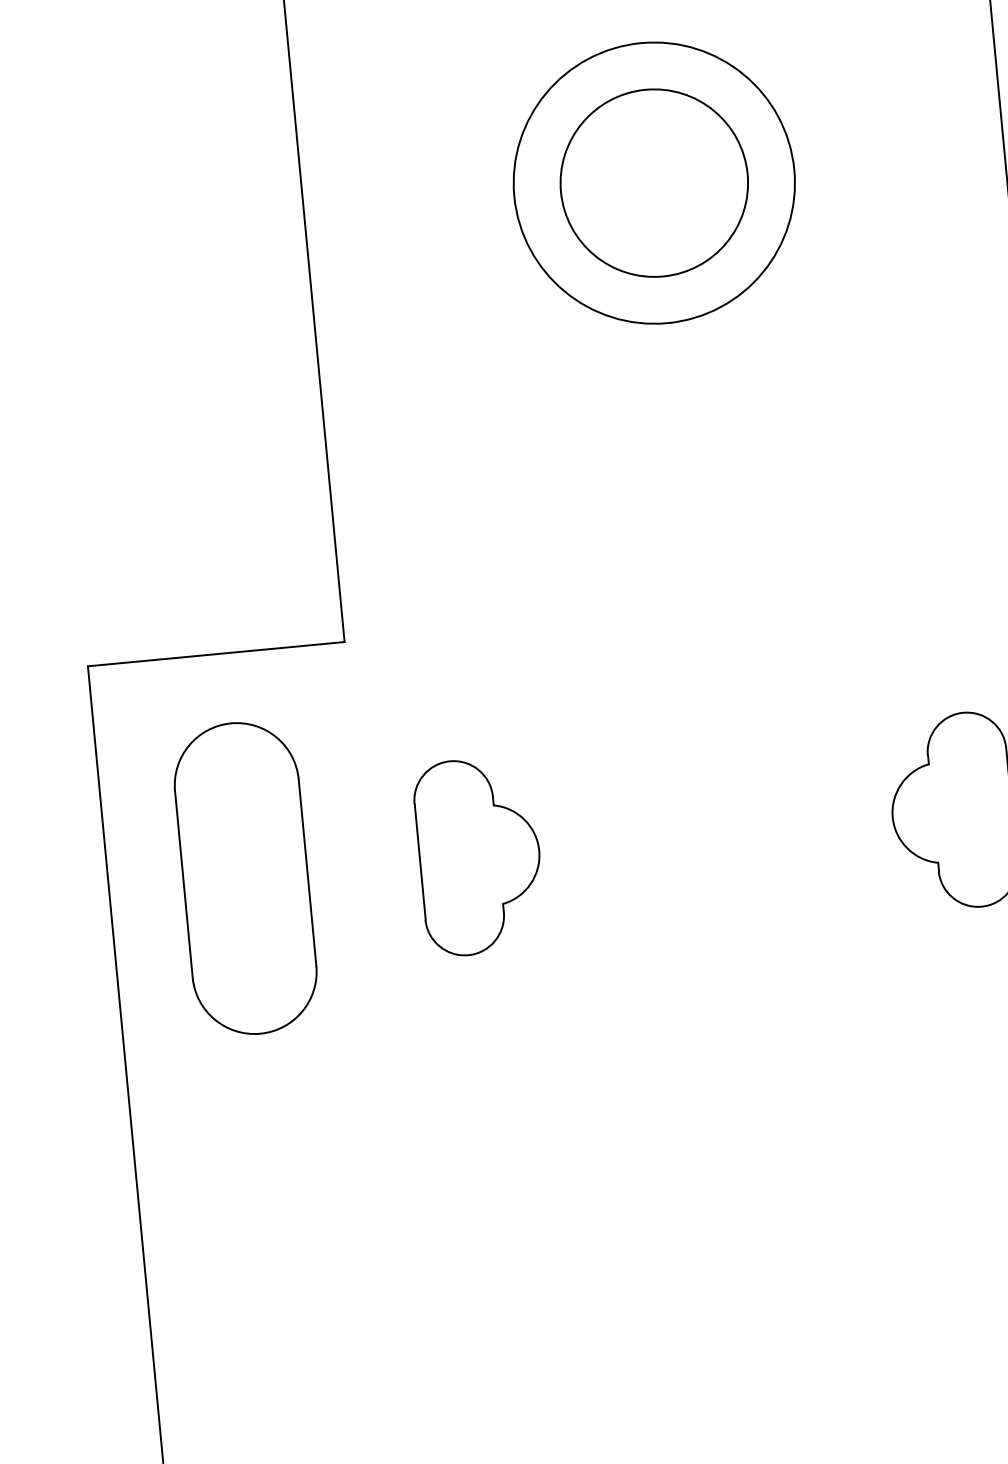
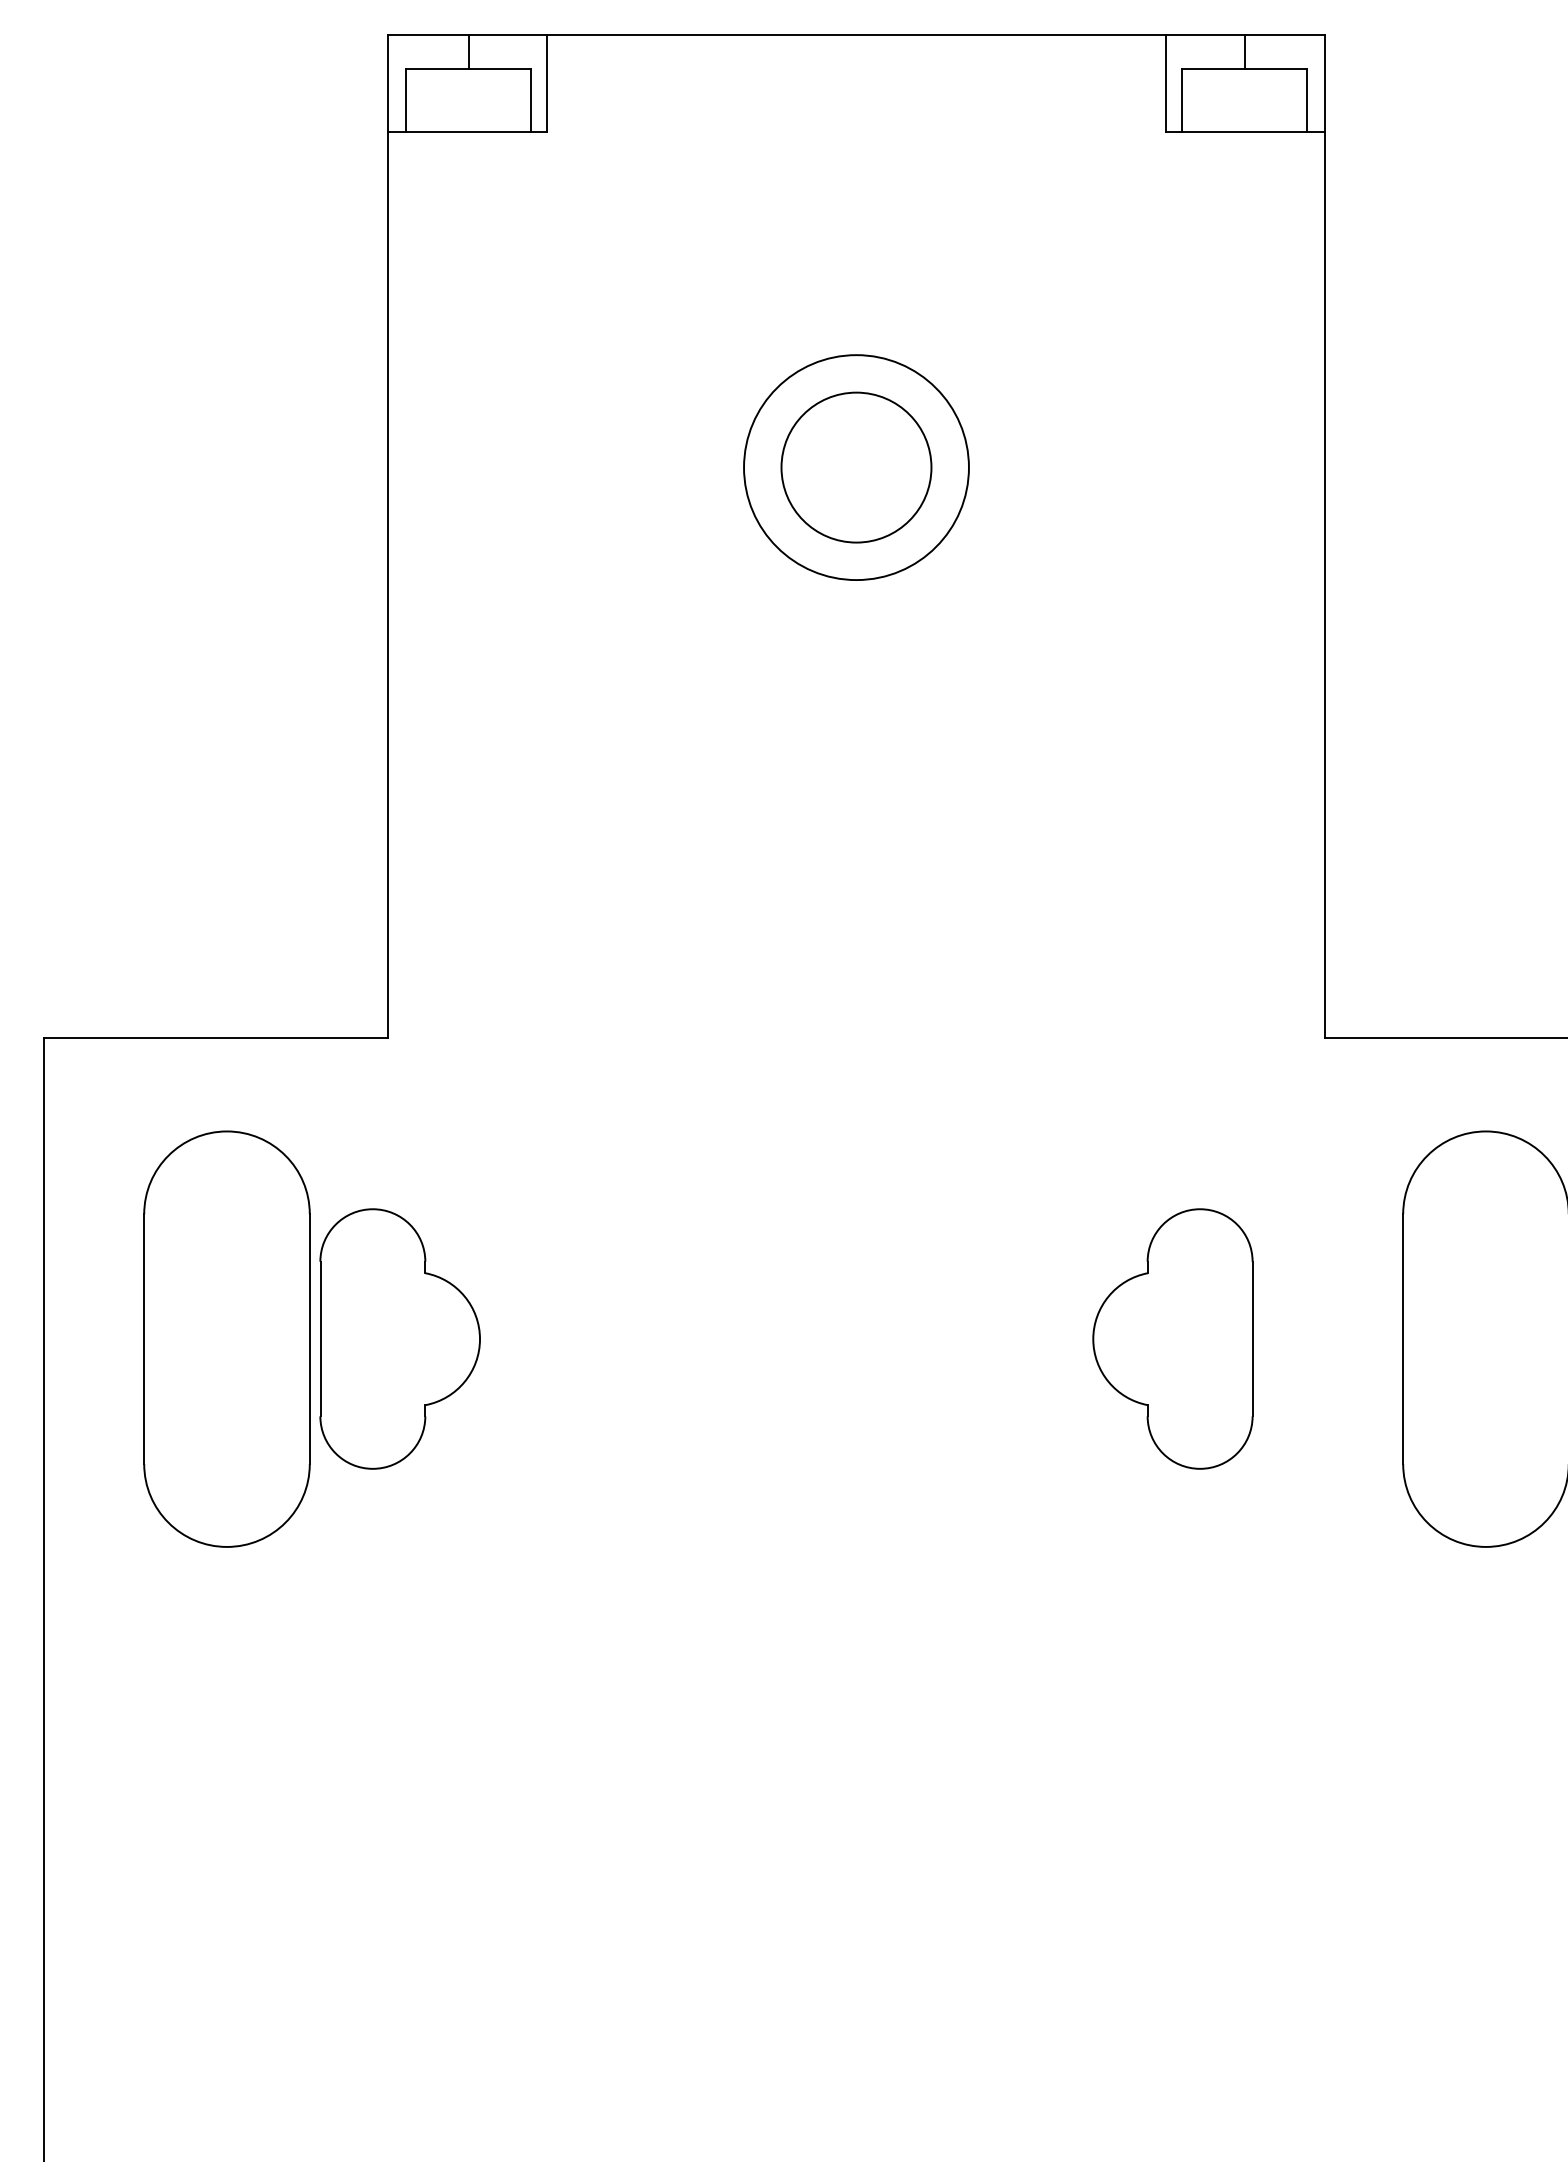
circle: (654, 183) -> (856, 467), size x0.6
circle: (654, 183) -> (856, 467), size x0.6
part: (479, 855) -> (399, 1338), moved

